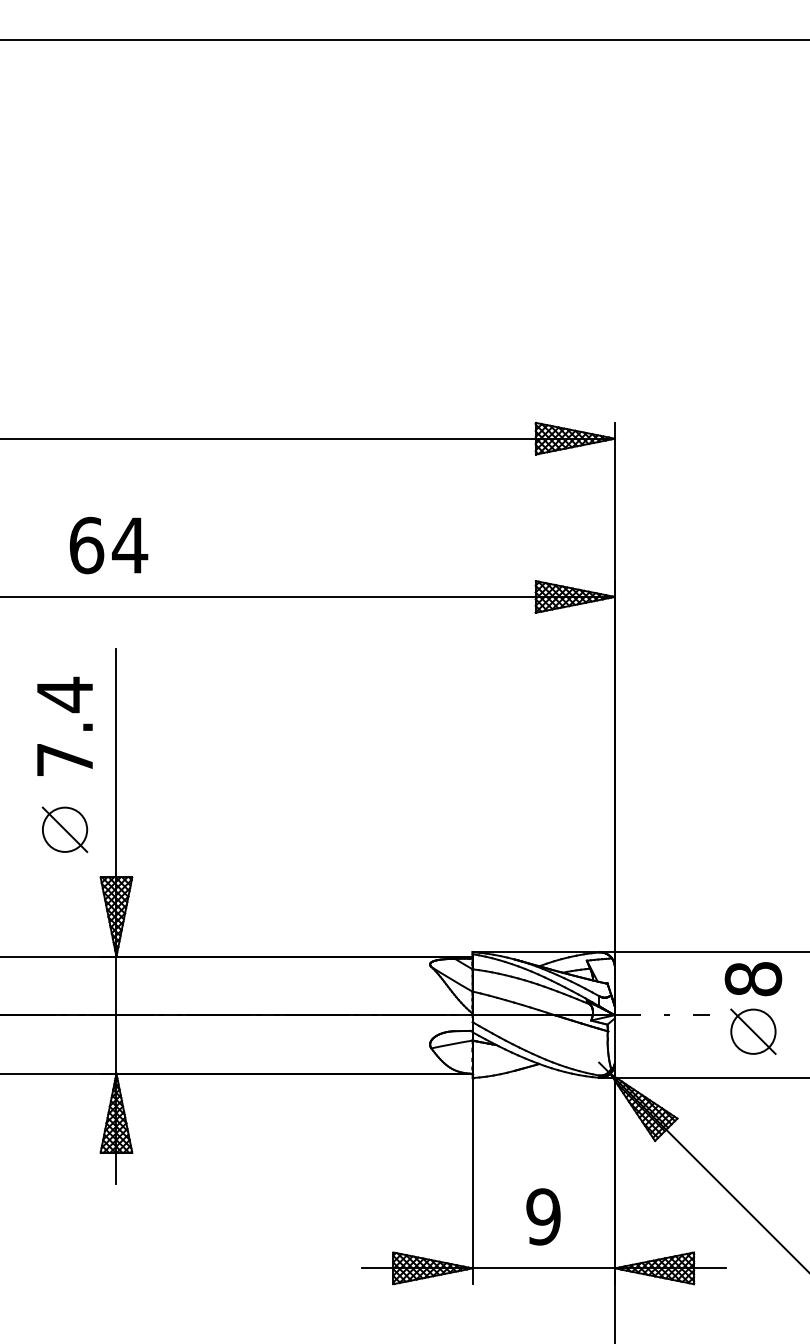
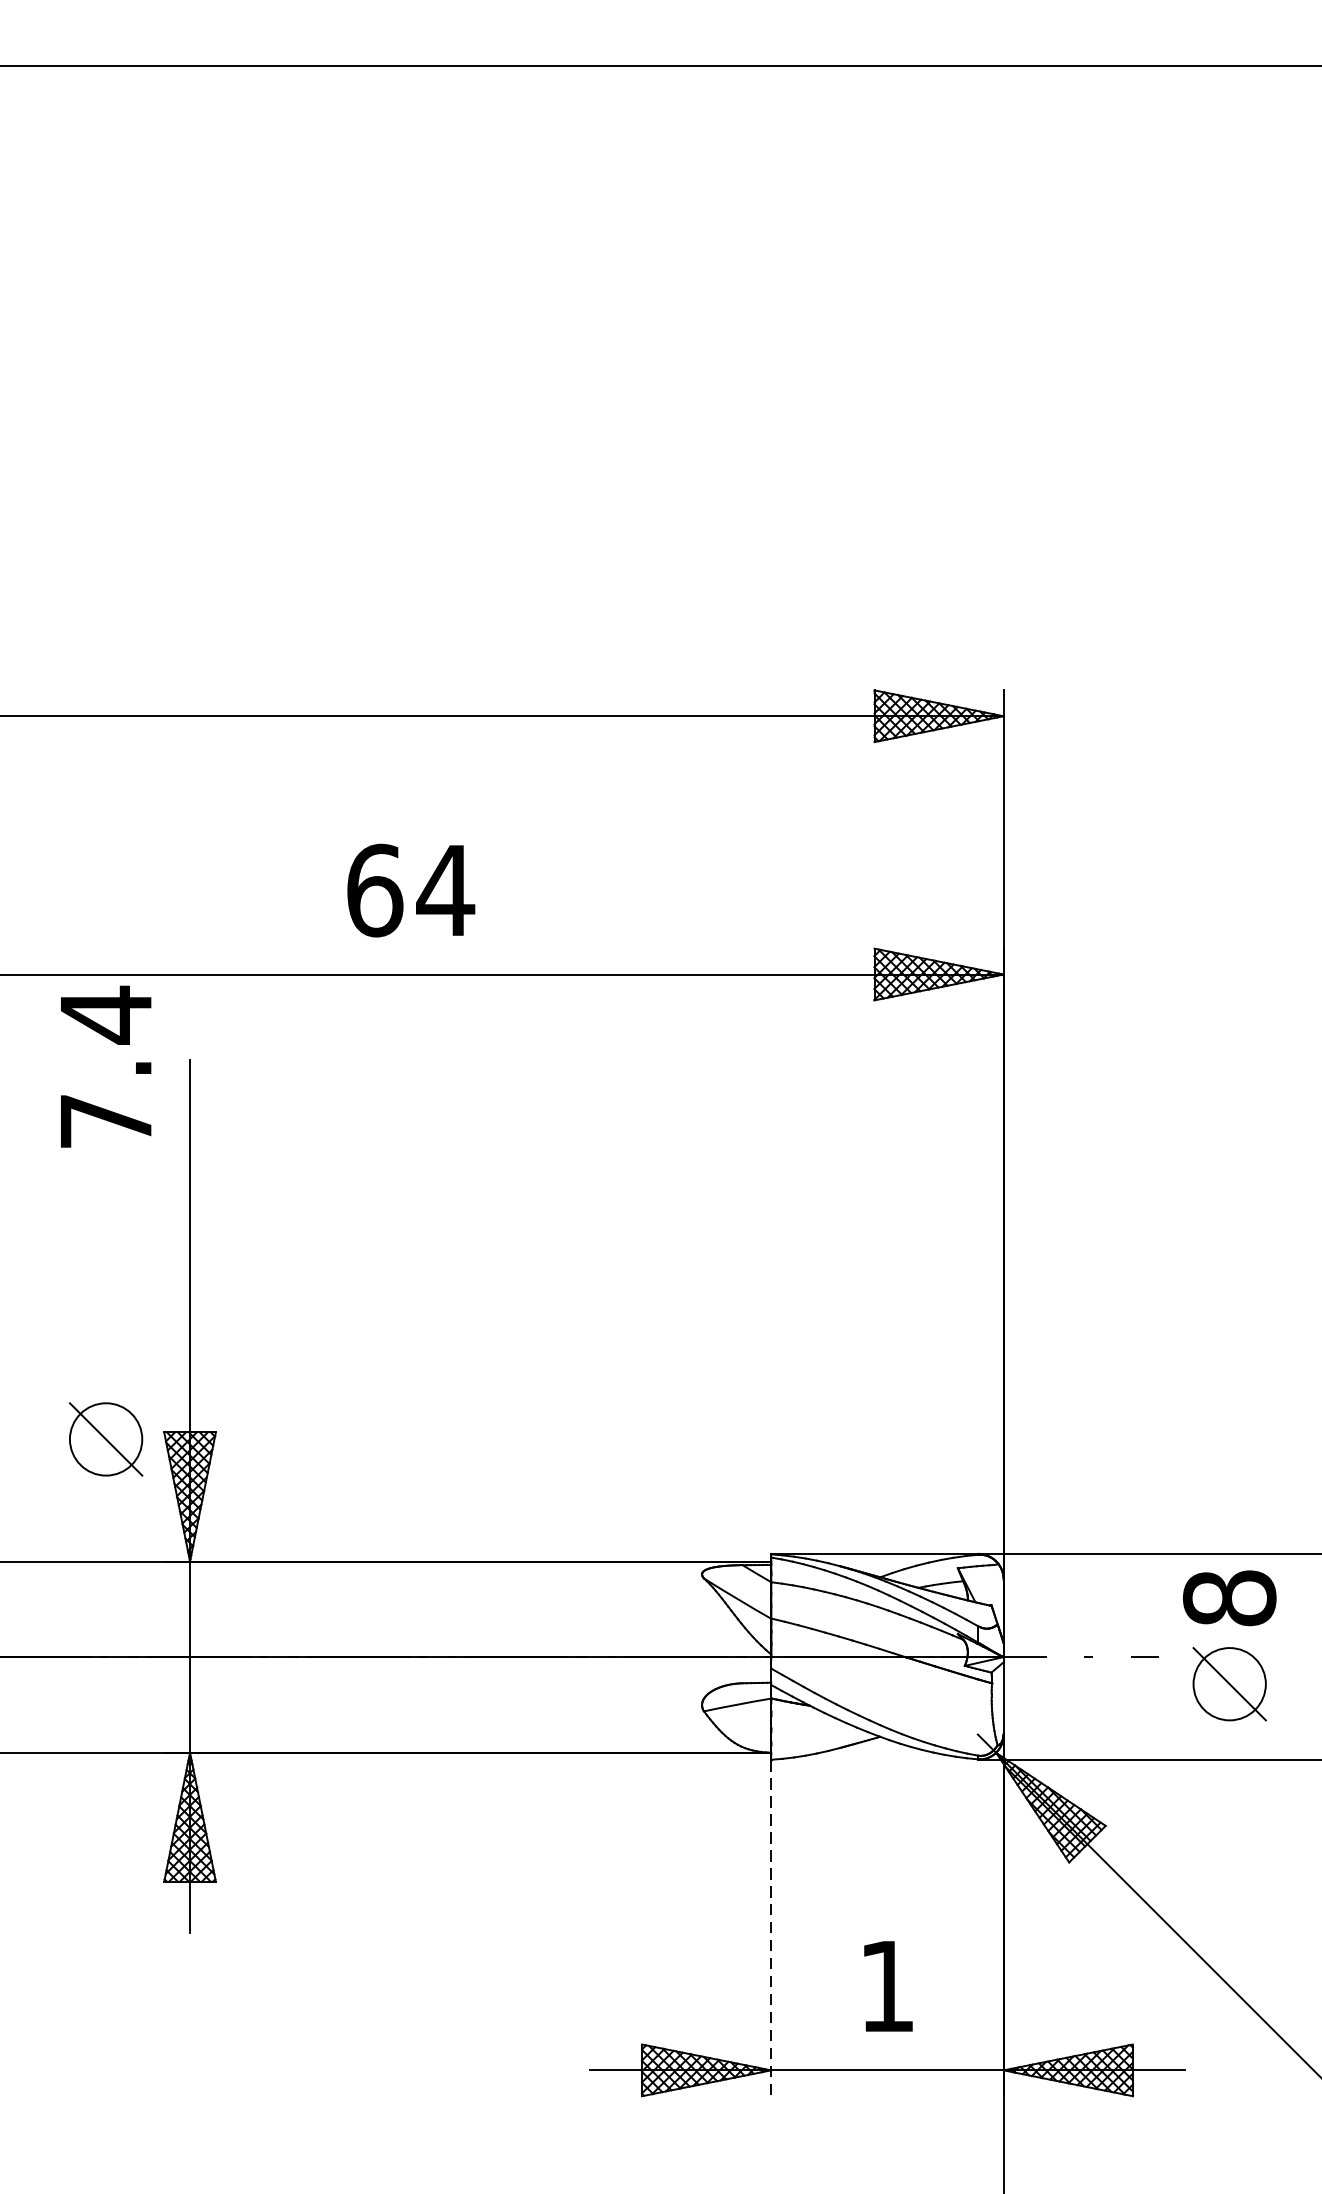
text: (108, 545) -> (410, 890), moved
text: (64, 725) -> (105, 1065), moved
part: (64, 829) -> (105, 1438), moved
line: (472, 1181) -> (771, 1928), solid -> dashed
text: (543, 1216) -> (887, 1985), 9 -> 1

